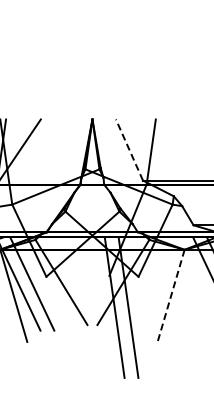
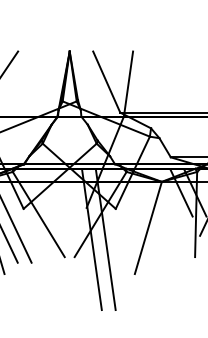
line: (129, 149) -> (106, 81), dashed -> solid
line: (170, 296) -> (147, 228), dashed -> solid

